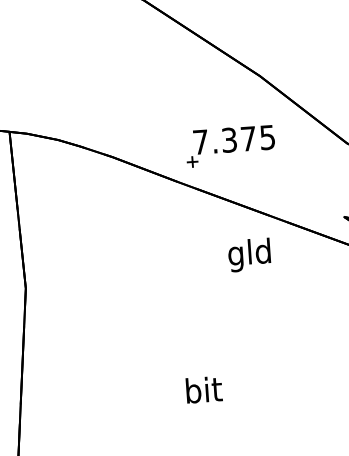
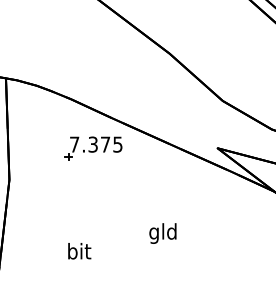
part: (230, 146) -> (93, 148), moved
text: (248, 255) -> (162, 233), moved
text: (203, 390) -> (79, 251), moved

